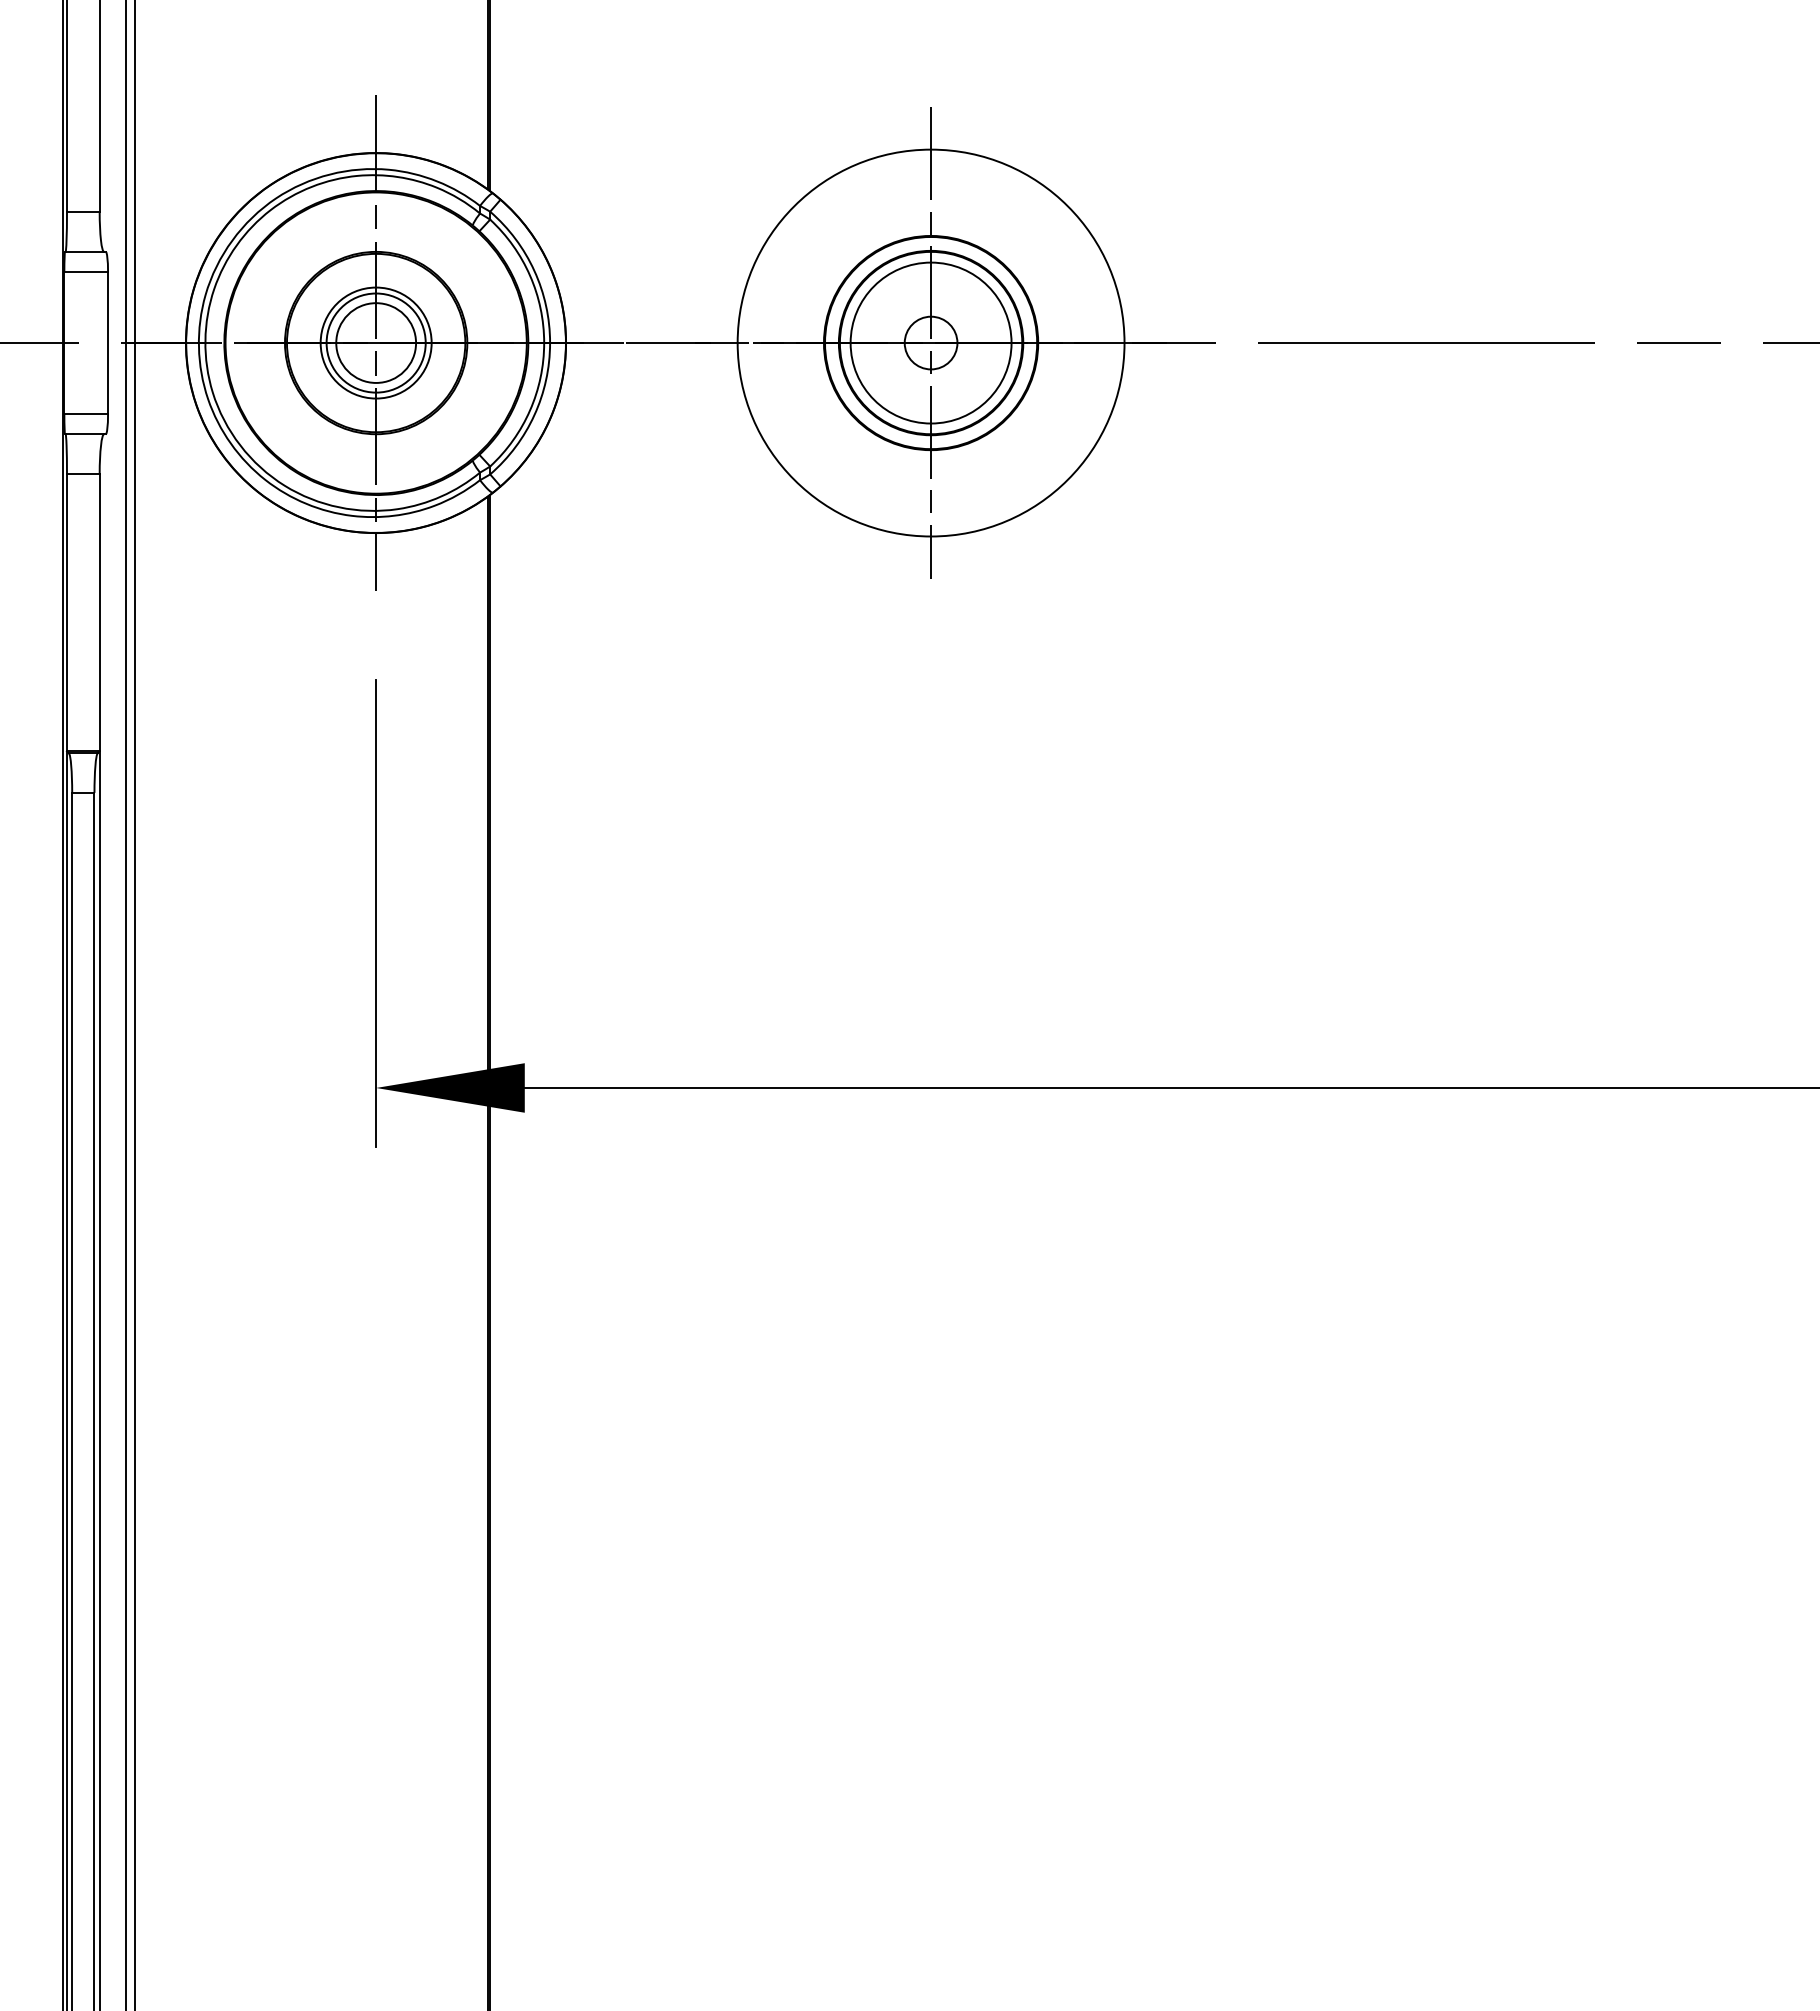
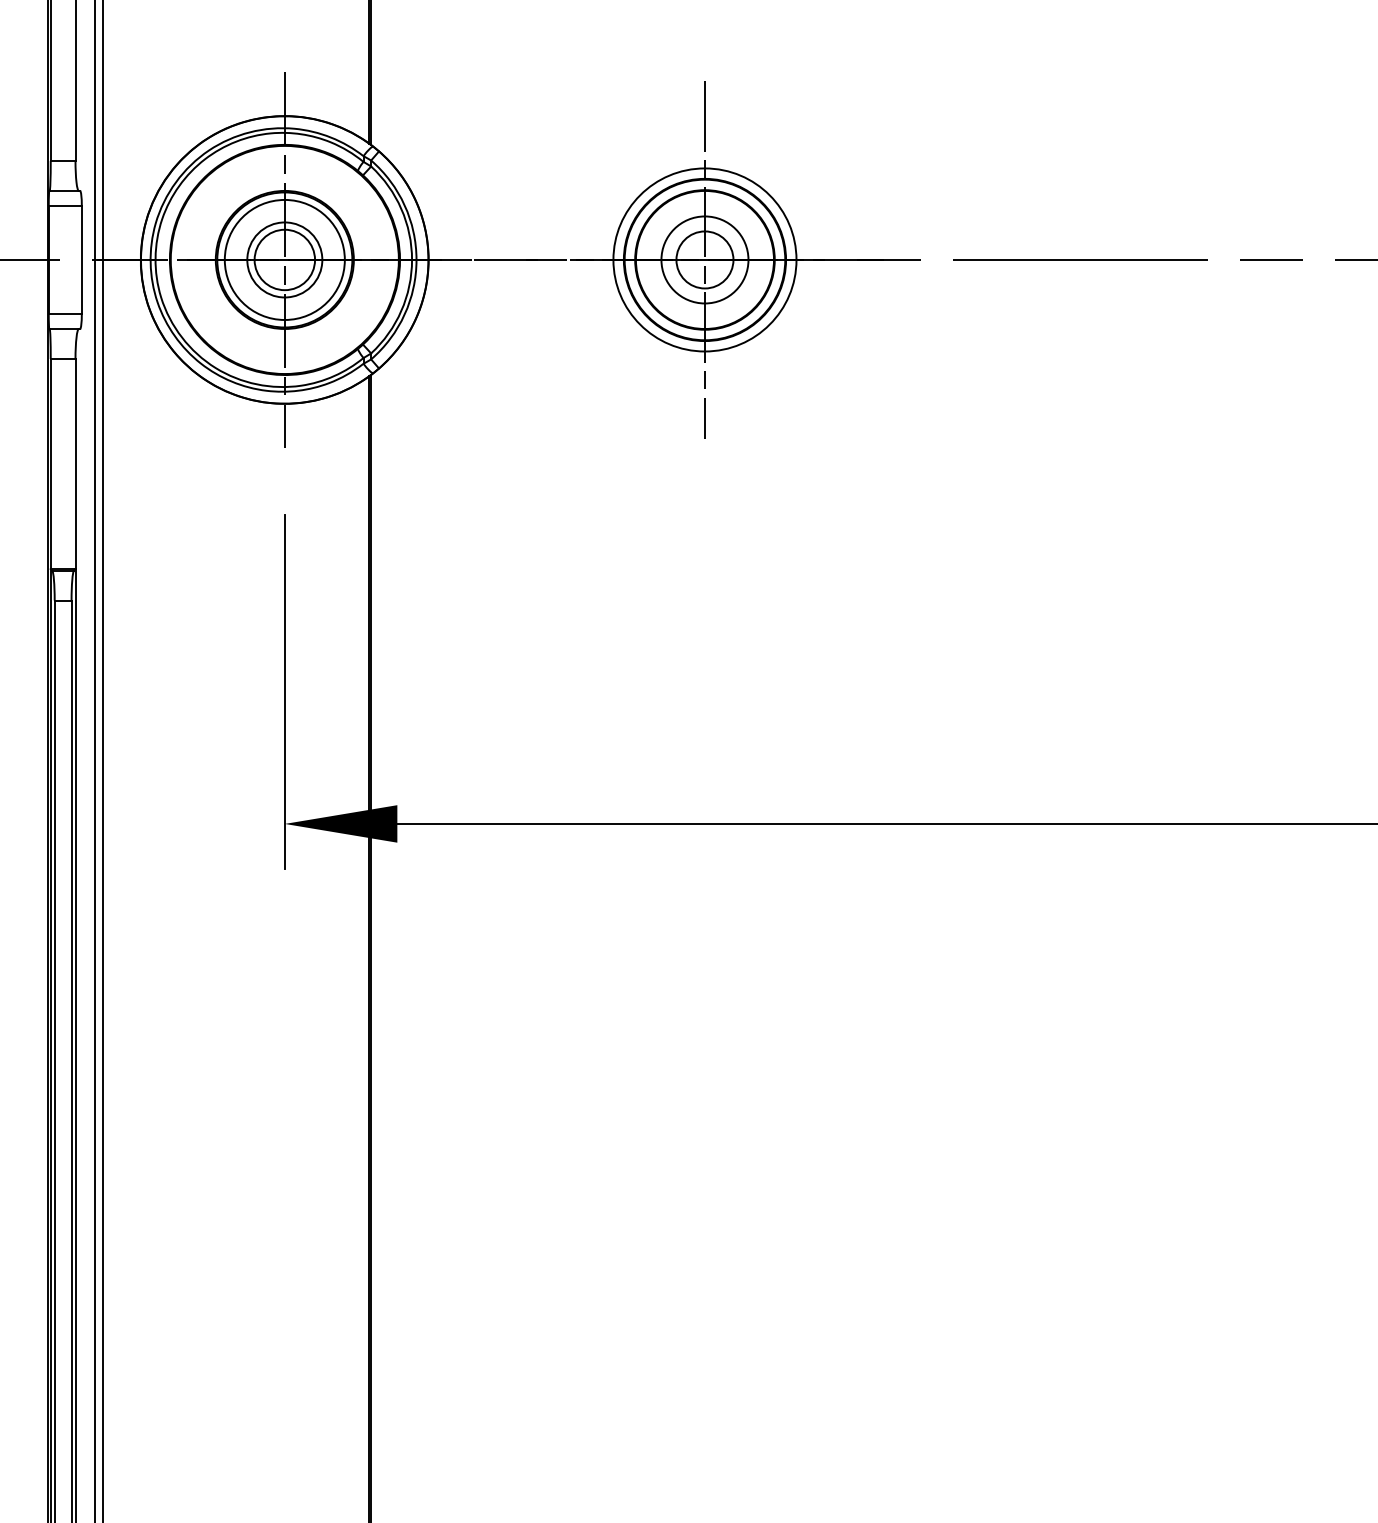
circle: (375, 342) -> (284, 259), size x1.43
circle: (930, 342) -> (704, 259), size x0.62
circle: (930, 342) -> (704, 259), size x0.71
circle: (930, 342) -> (704, 259), size x1.43

